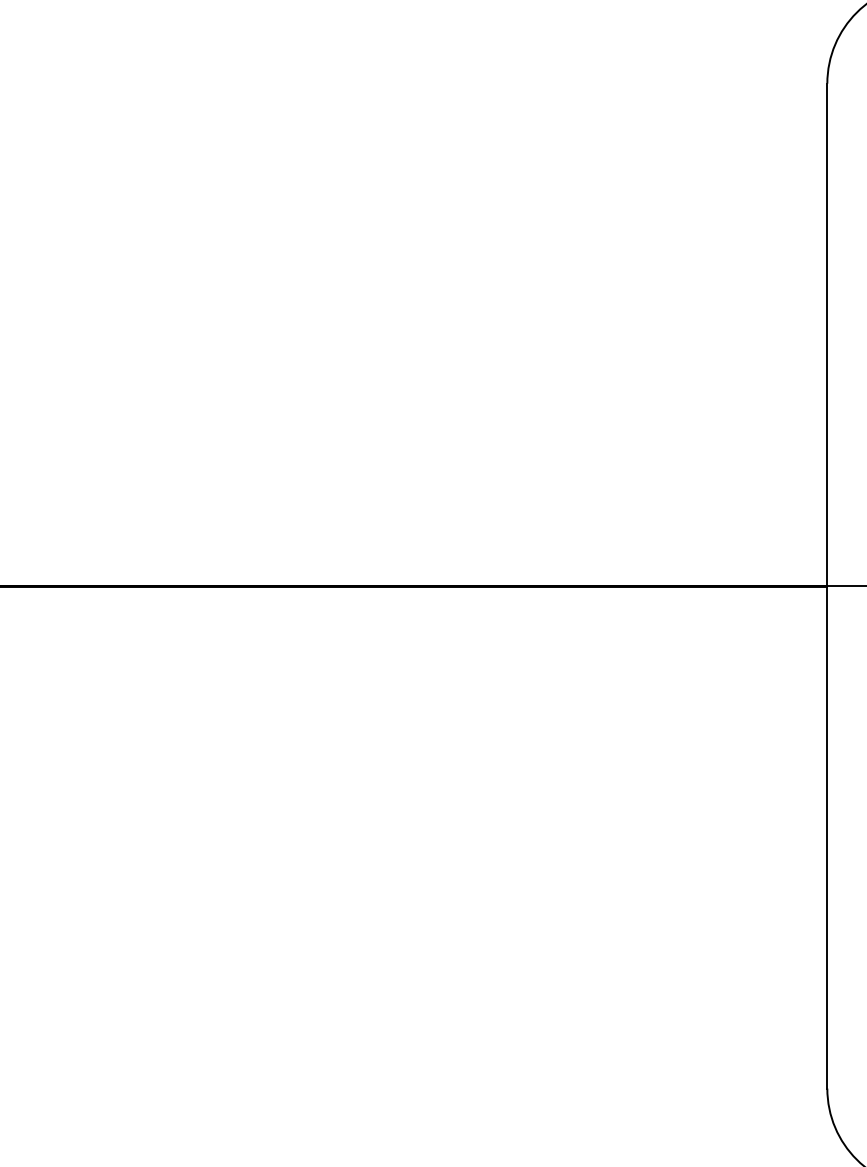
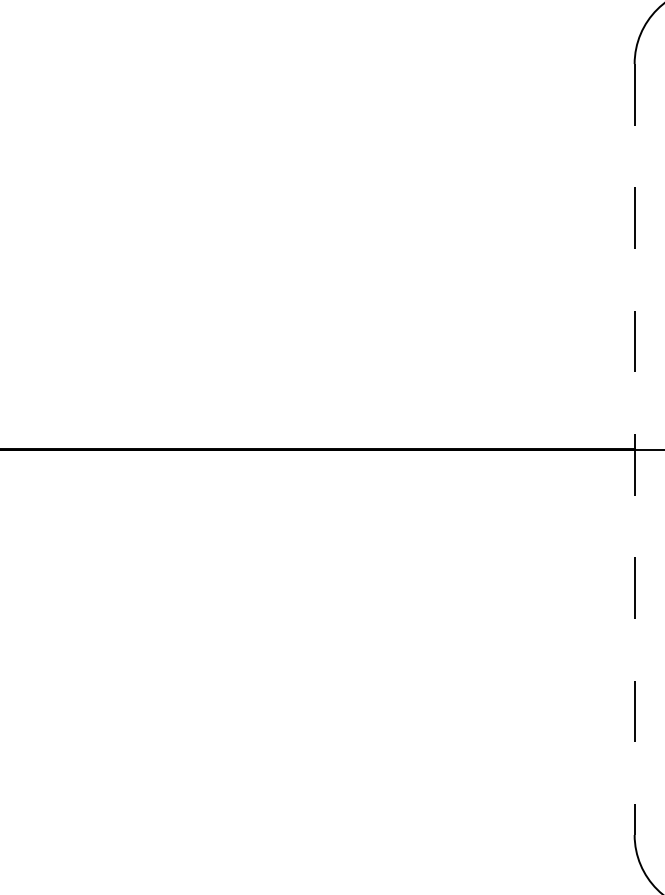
line: (827, 587) -> (634, 450), solid -> dashed

